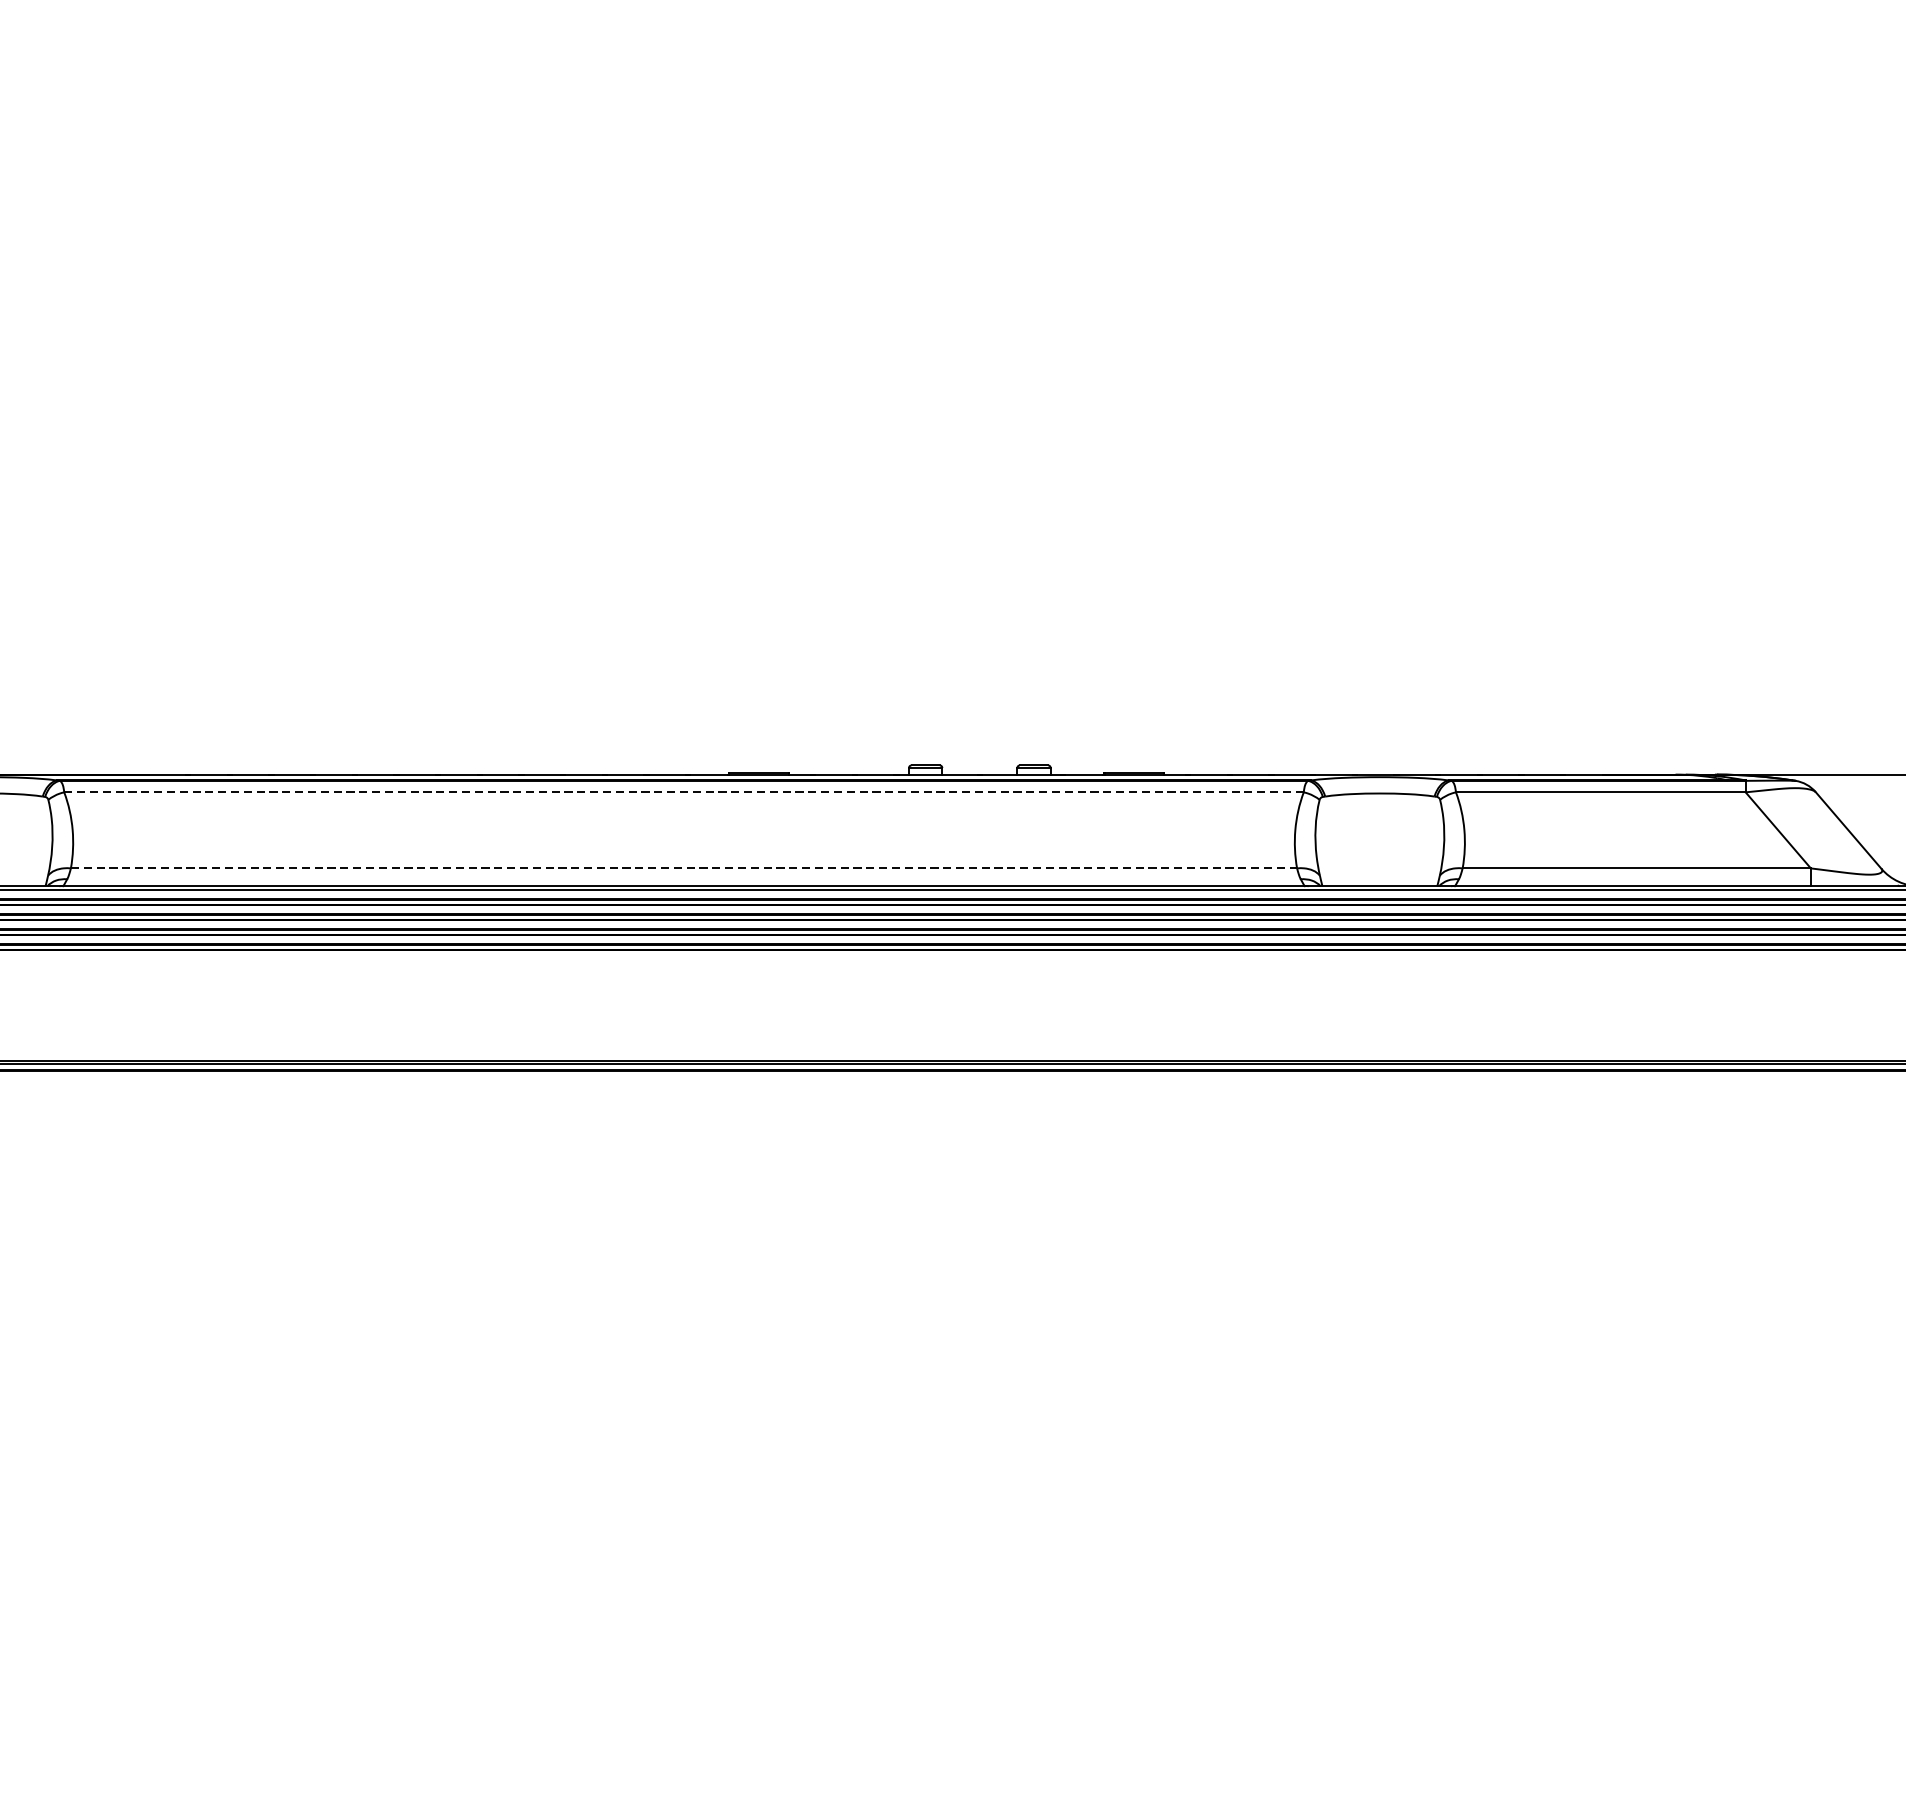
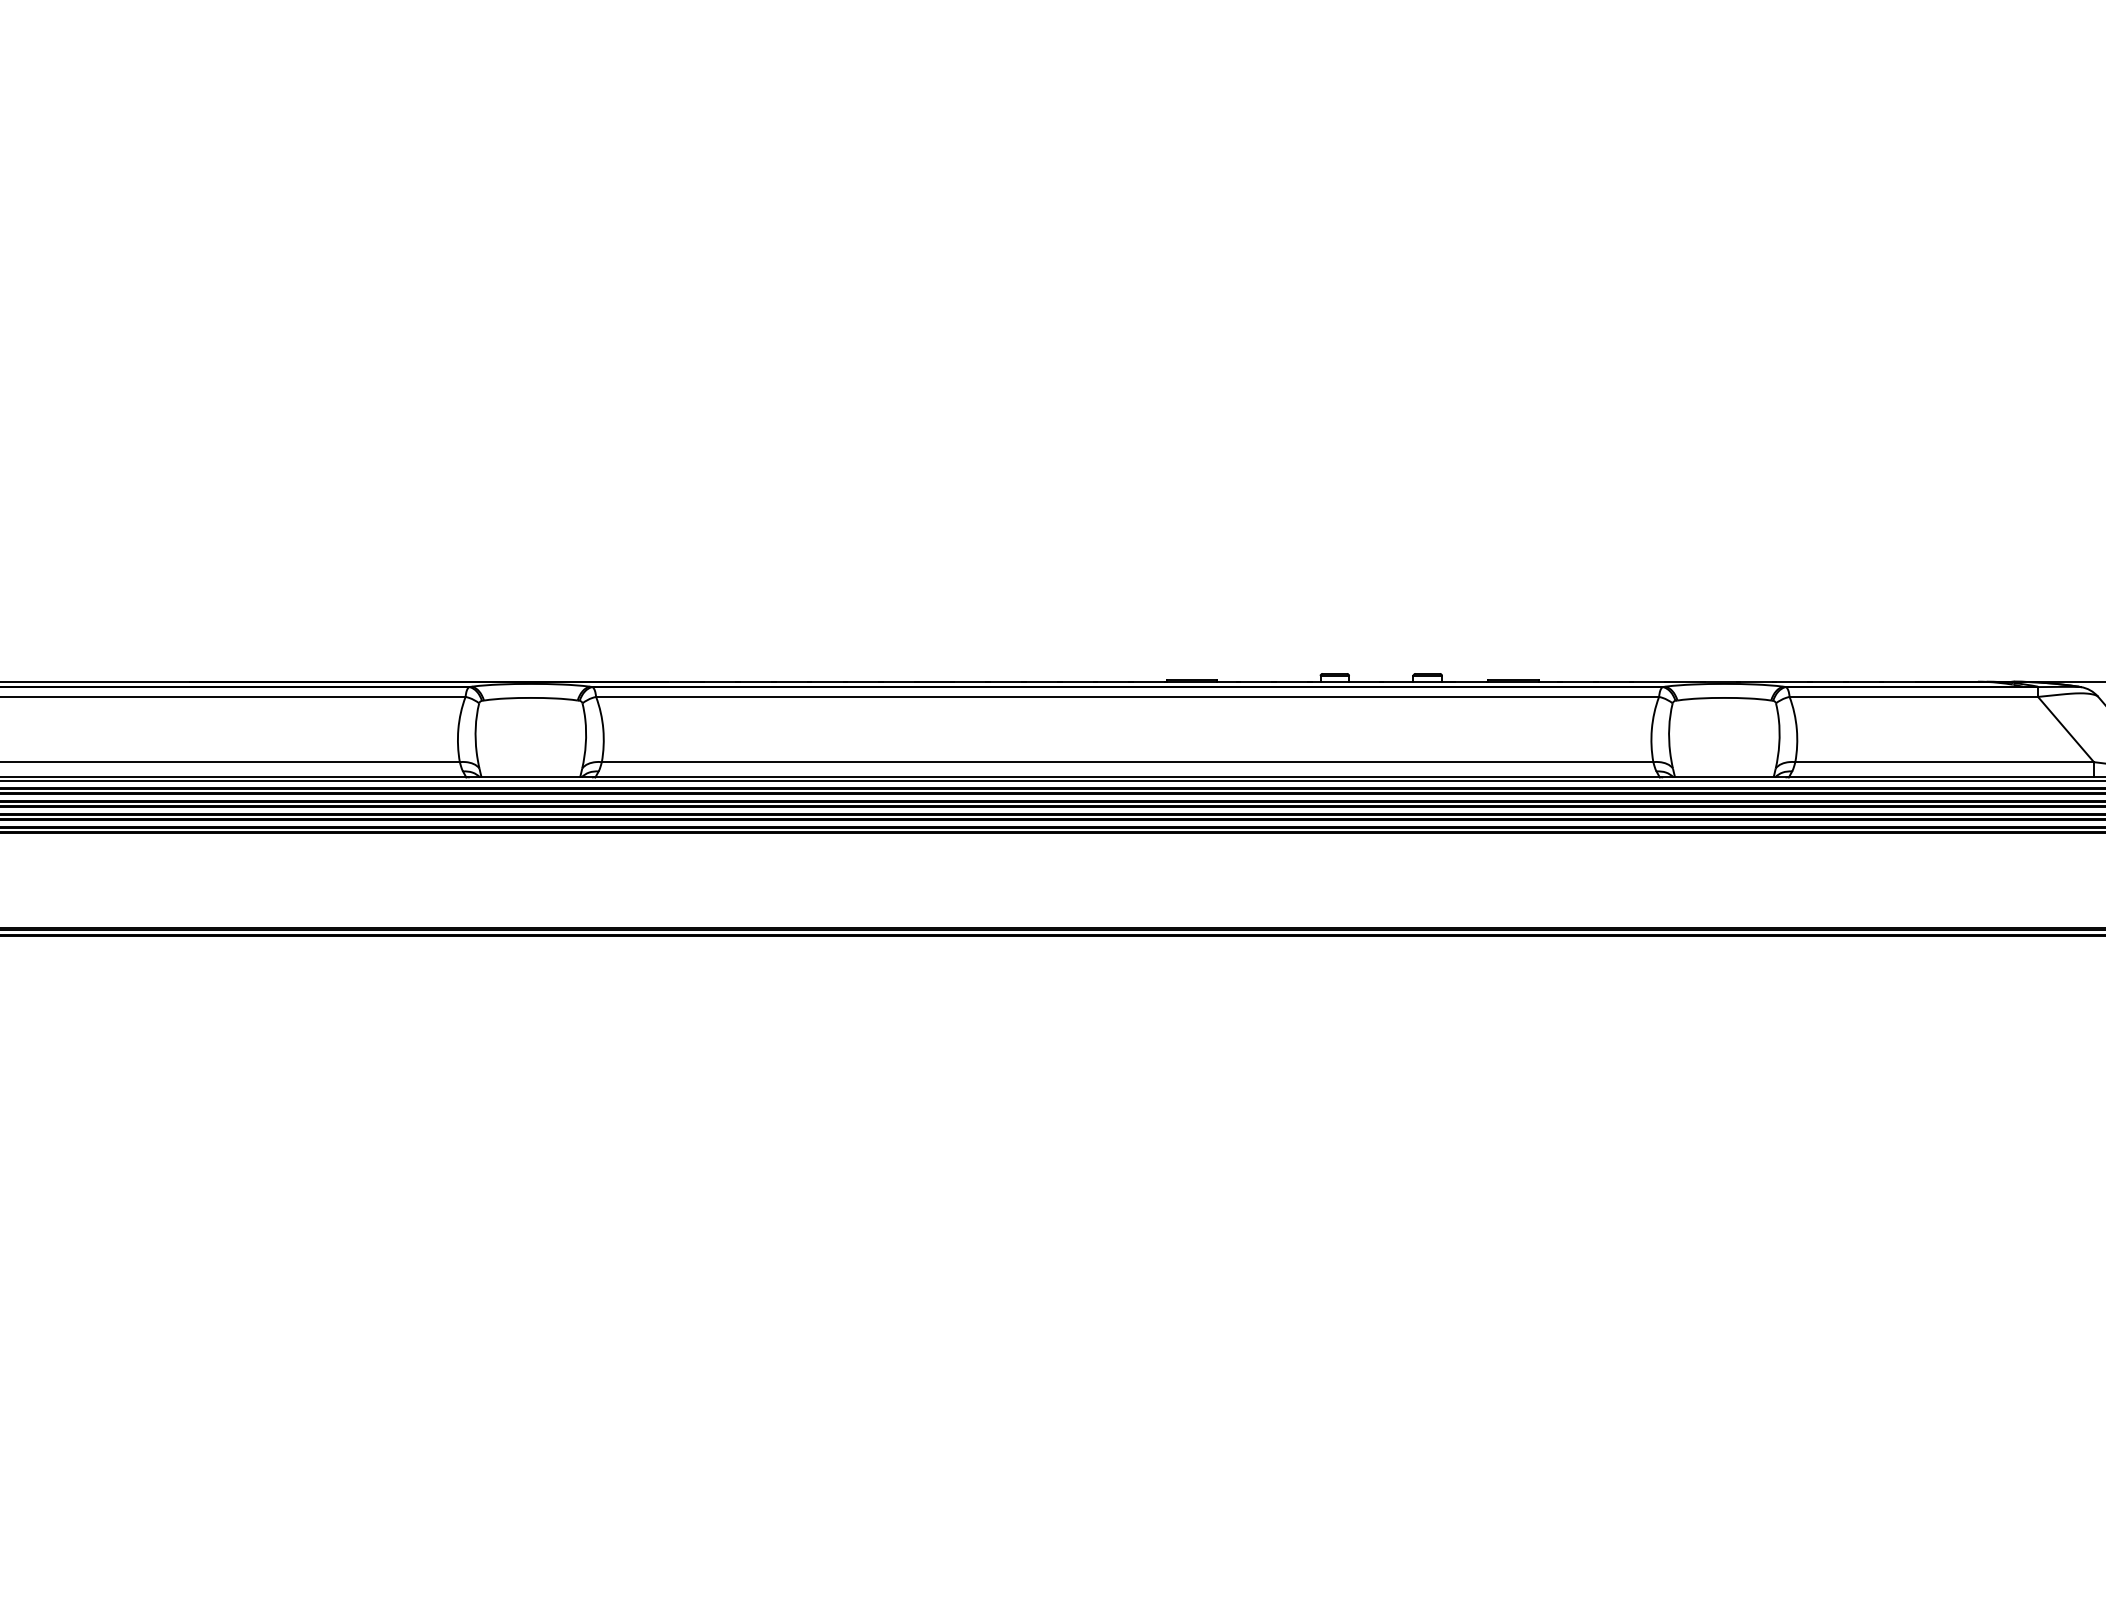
line: (683, 791) -> (1127, 696), dashed -> solid
line: (683, 868) -> (1127, 762), dashed -> solid

